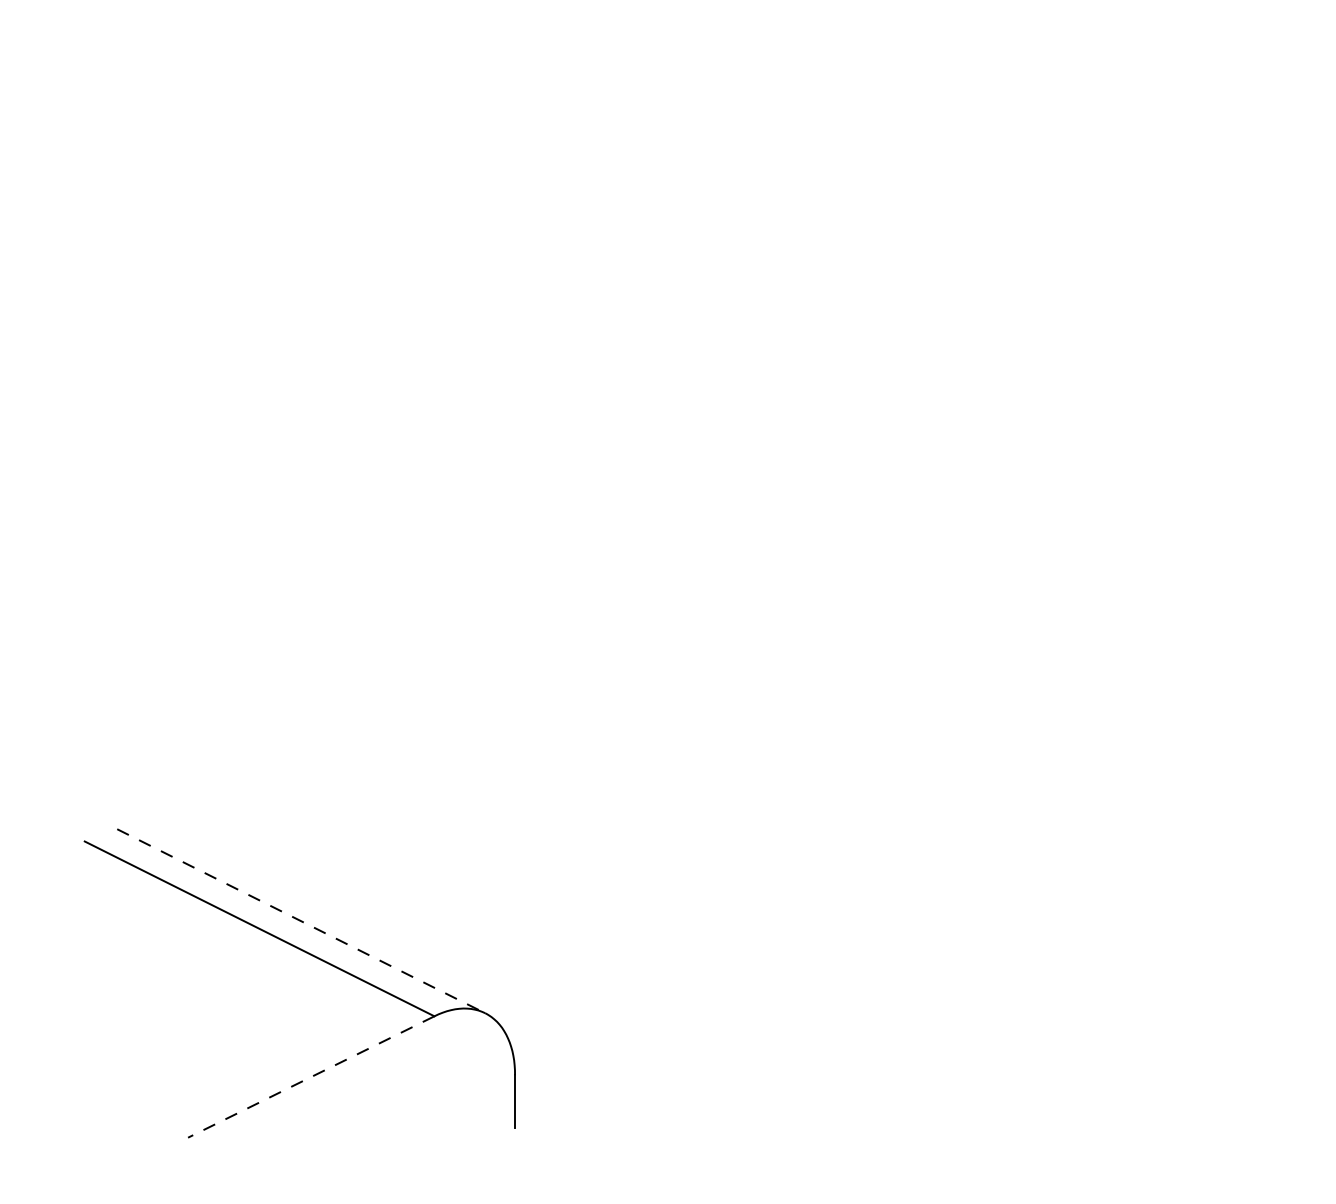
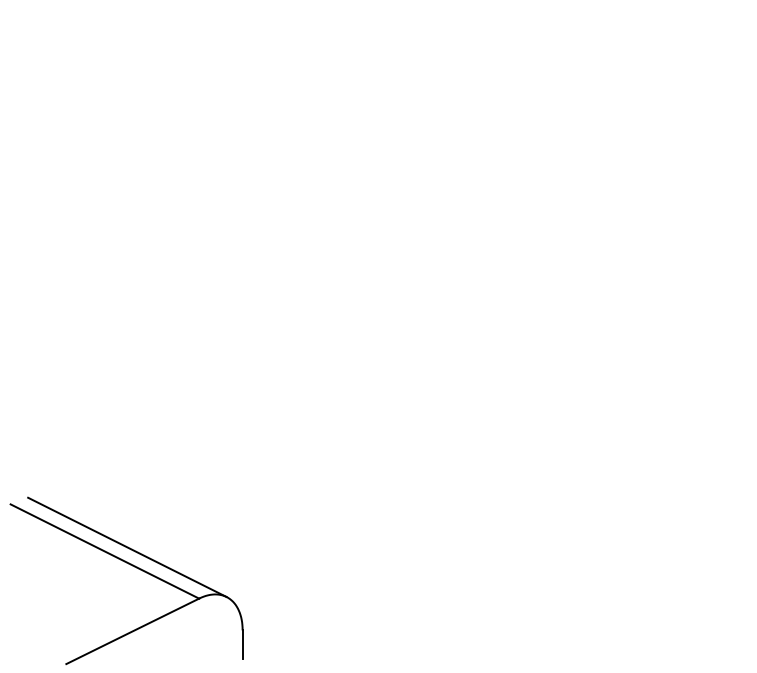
line: (301, 921) -> (127, 547), dashed -> solid
line: (310, 1077) -> (132, 631), dashed -> solid

